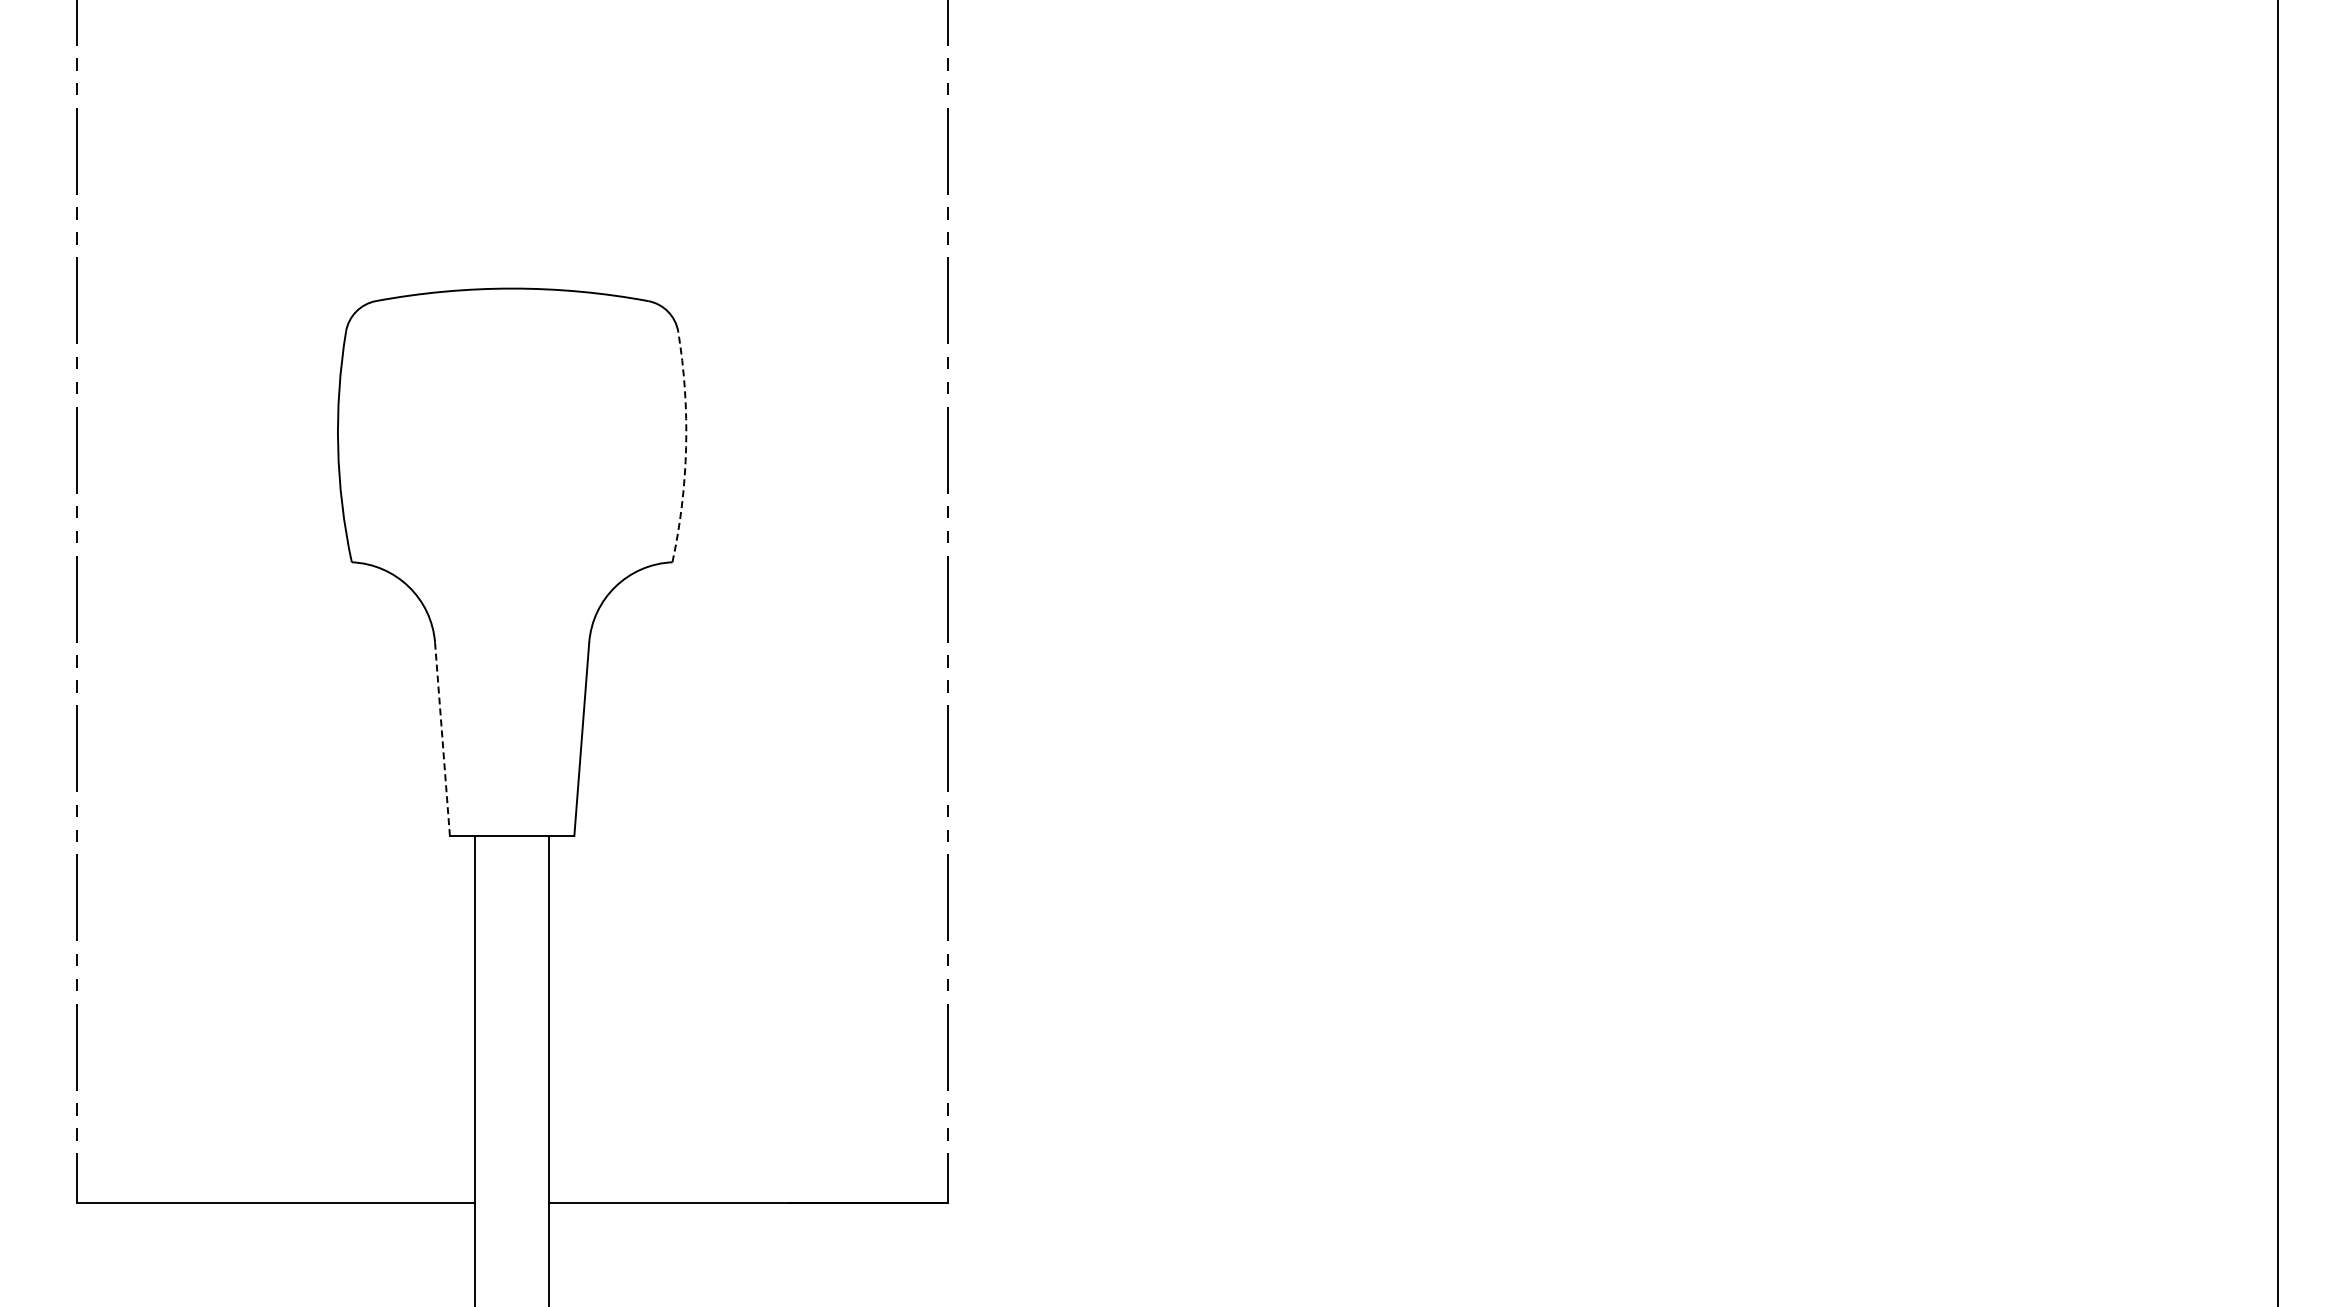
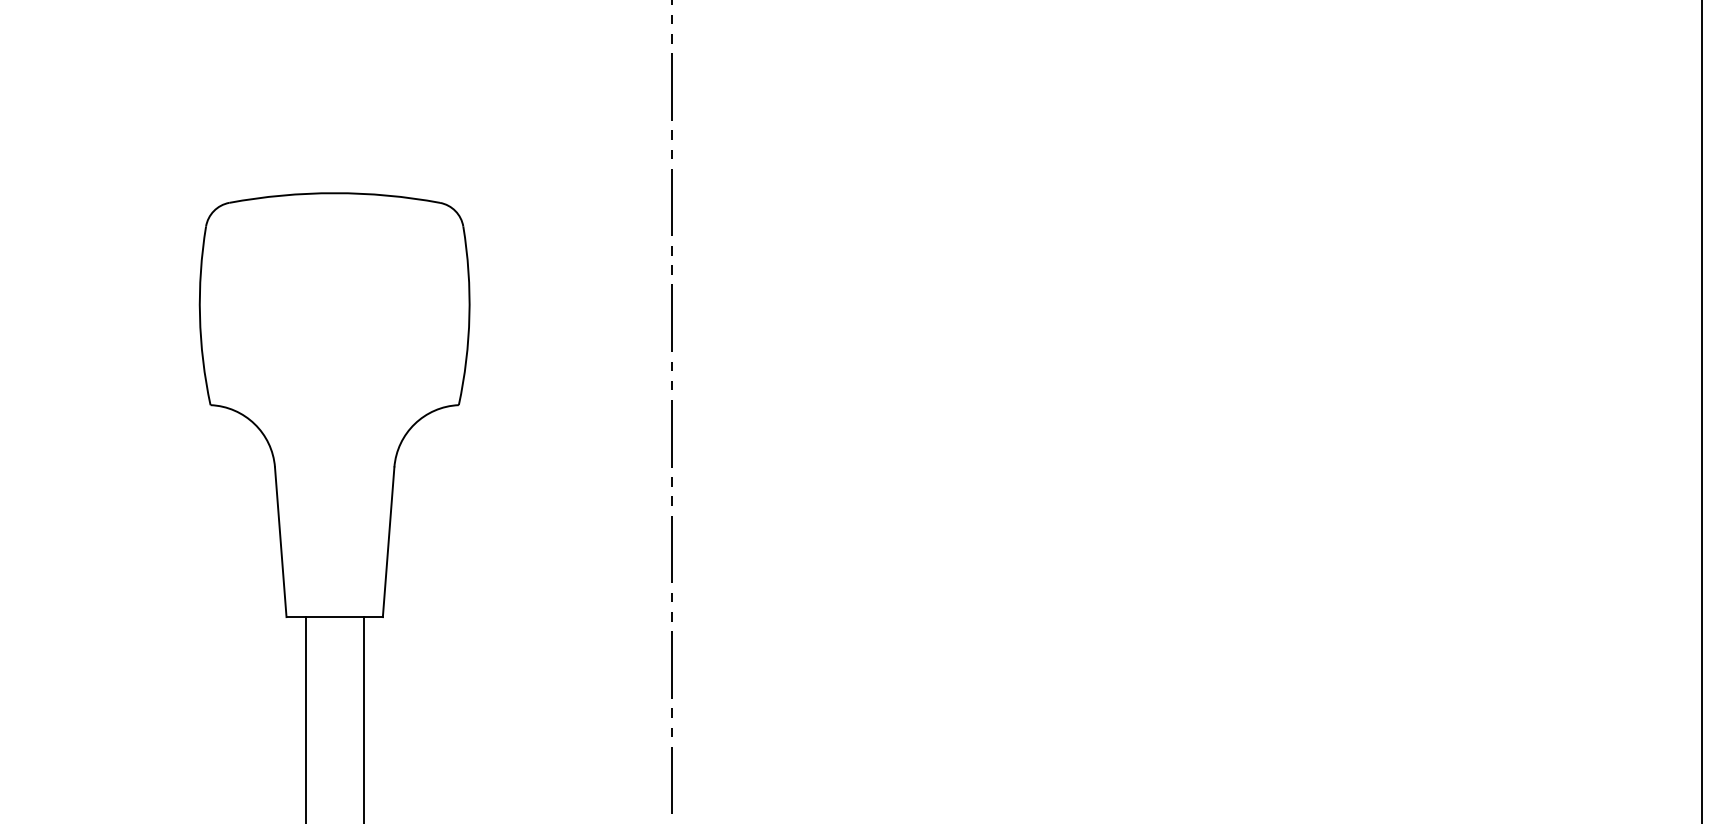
arc: (686, 447) -> (469, 316), dashed -> solid
line: (442, 739) -> (280, 542), dashed -> solid

